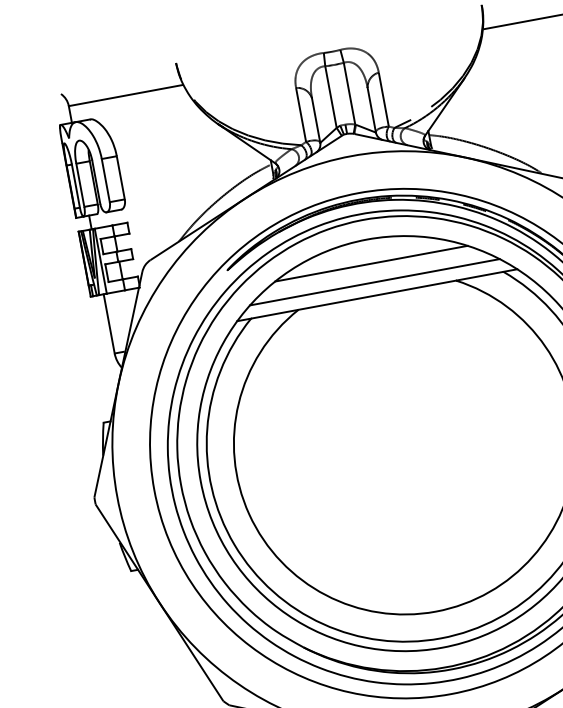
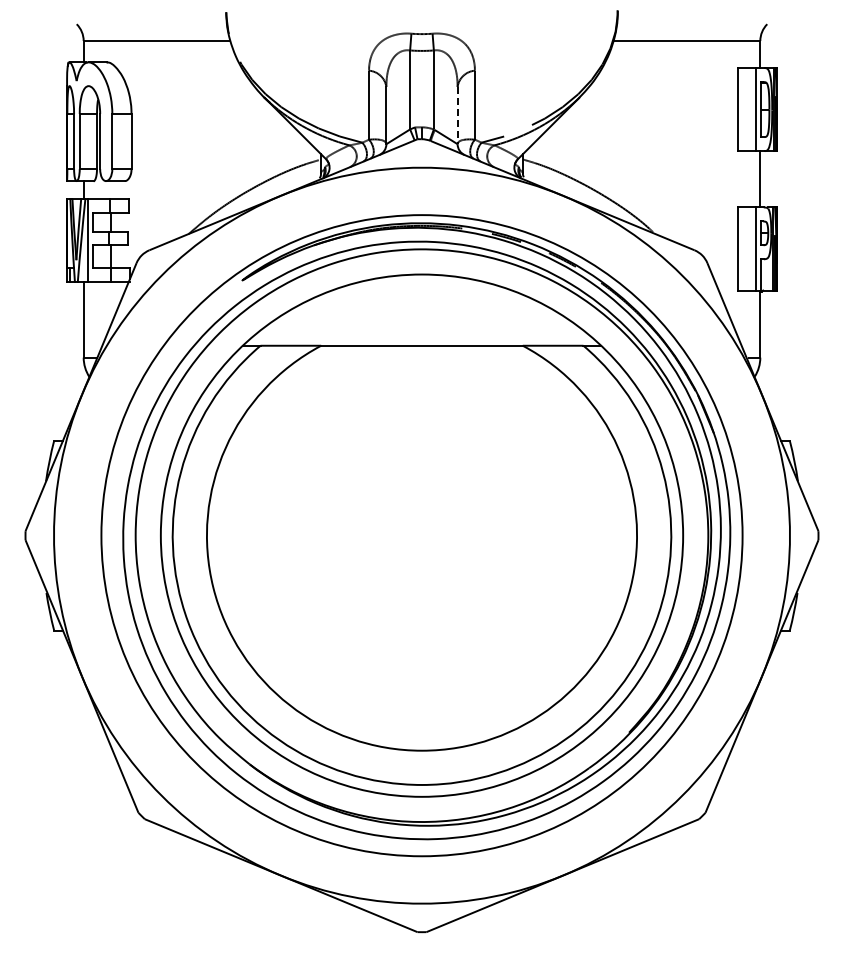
line: (371, 110) -> (457, 115), solid -> dashed
line: (371, 263) -> (421, 305), removed
line: (374, 282) -> (421, 329), removed

